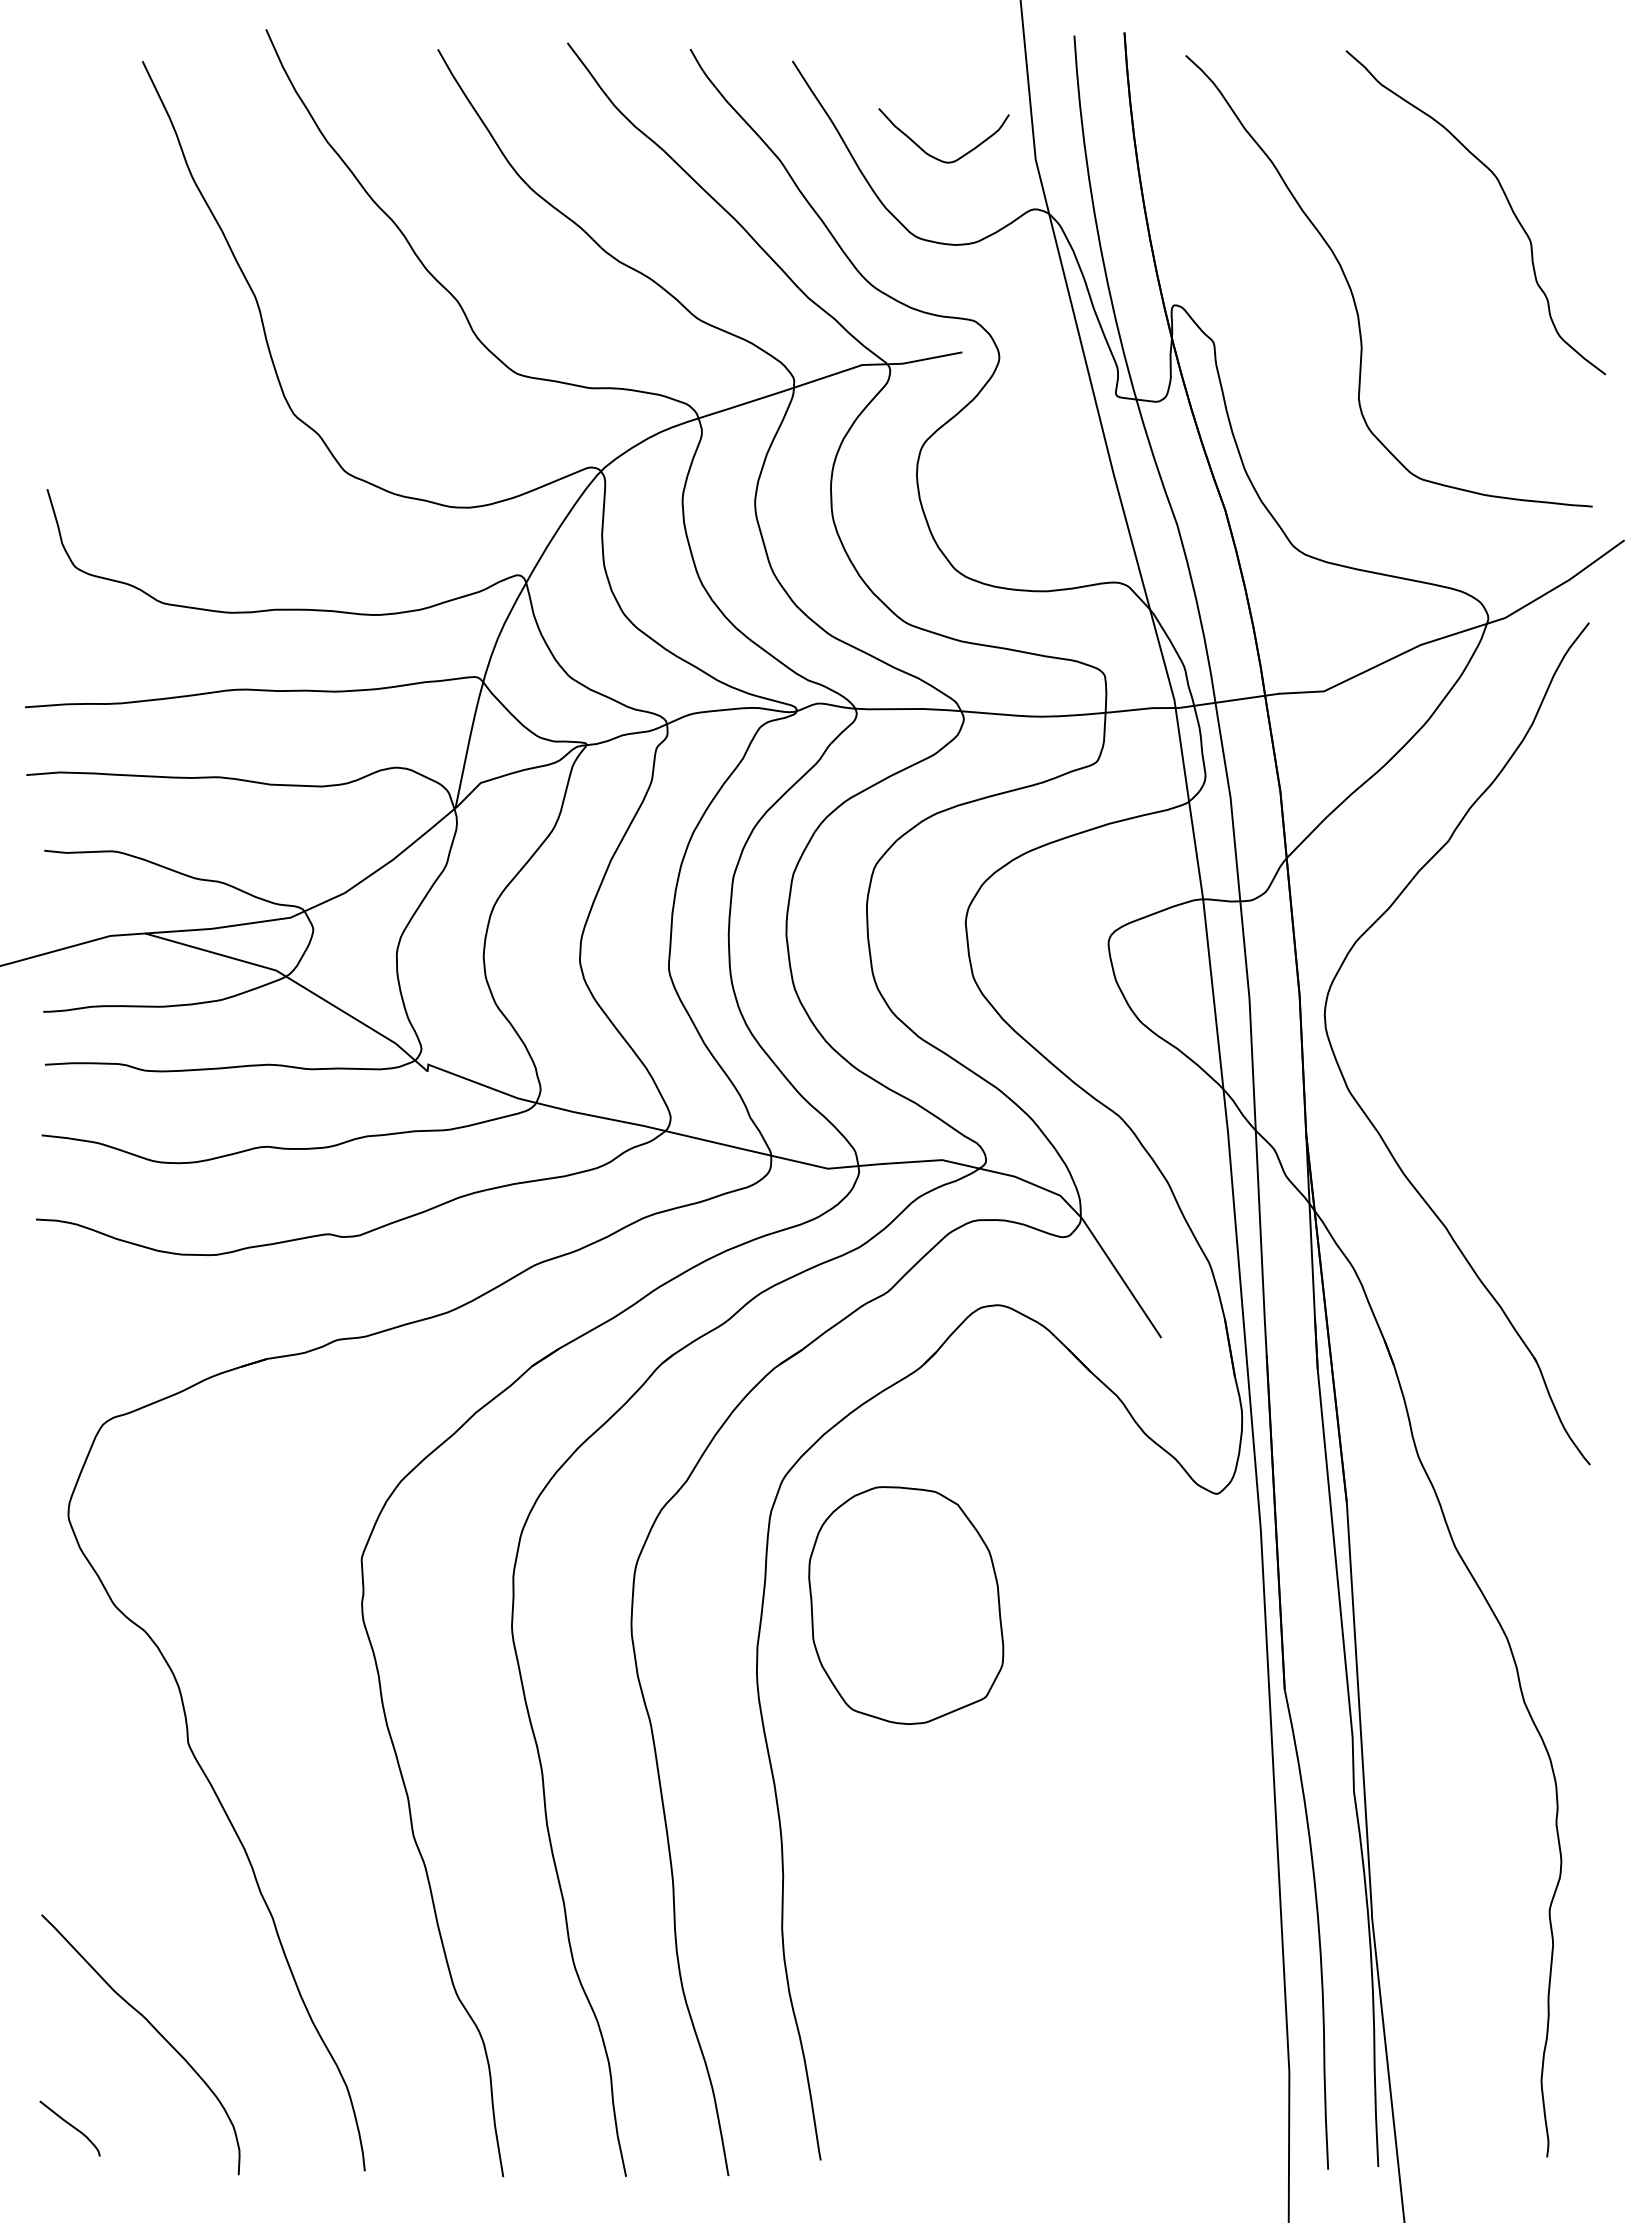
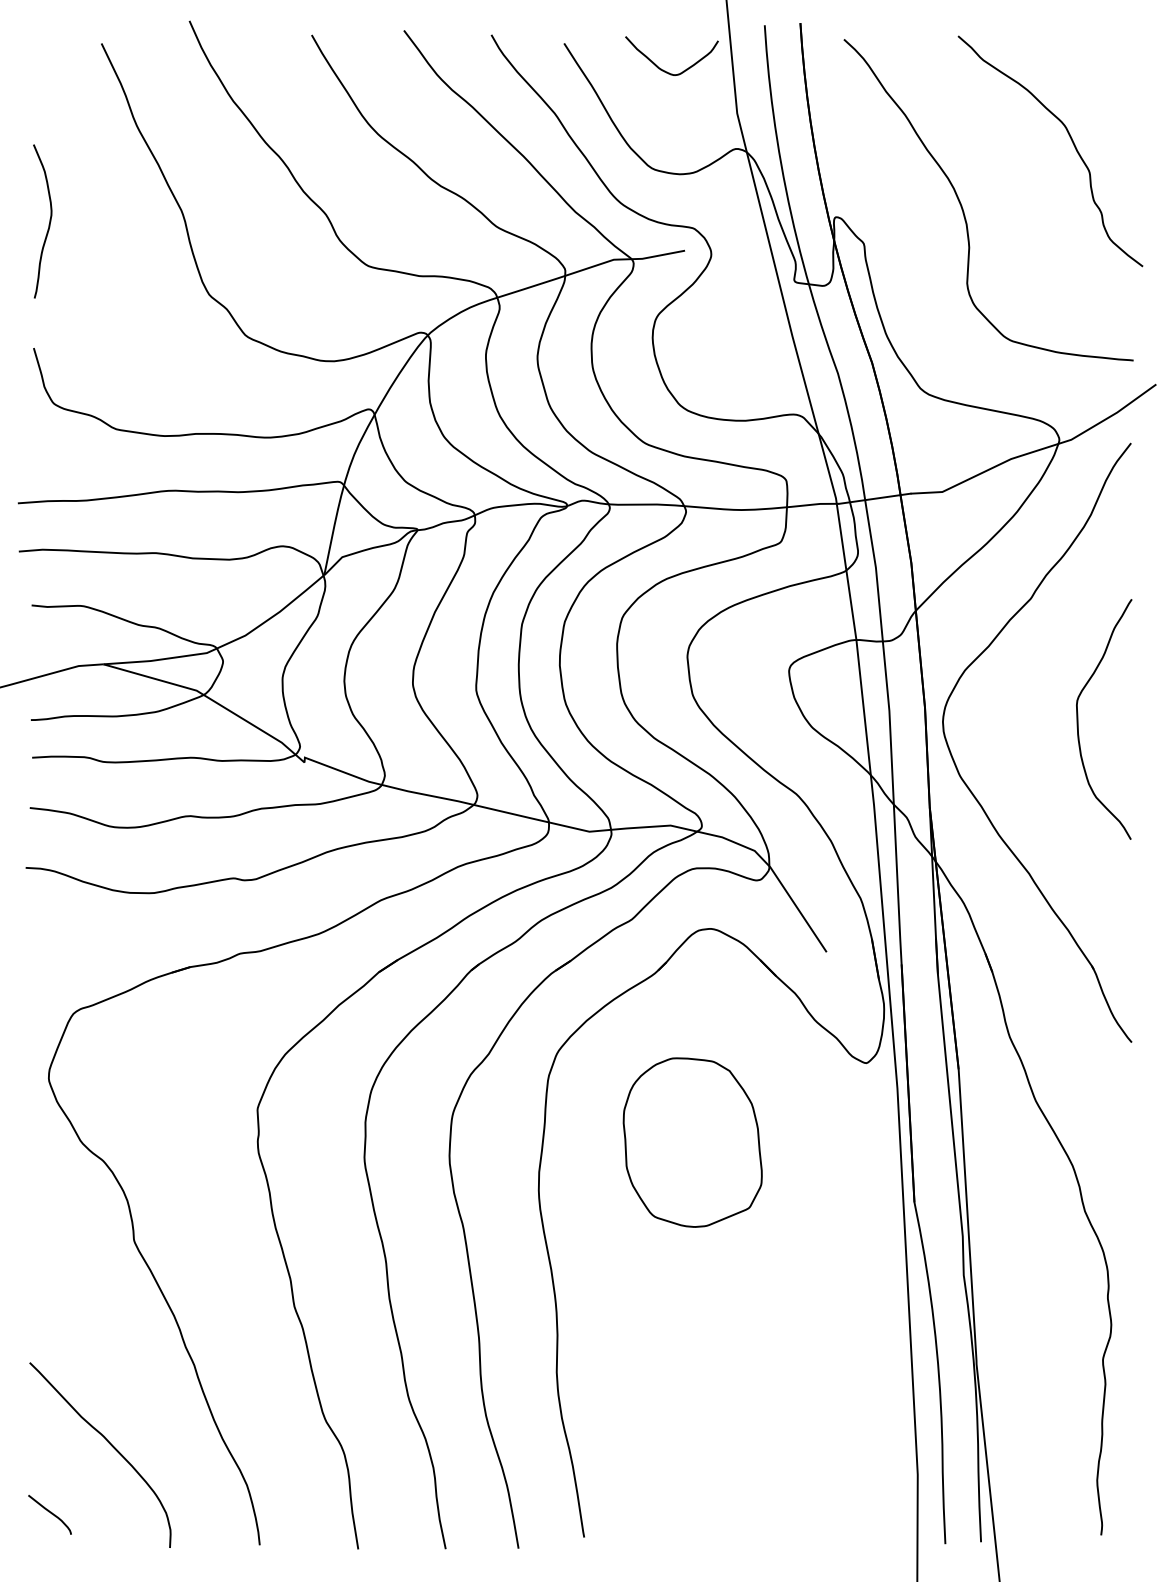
curve: (932, 155) -> (663, 70), moved
curve: (68, 315) -> (48, 224), added
curve: (1514, 1010) -> (1077, 719), added
part: (906, 1605) -> (692, 1142), moved

